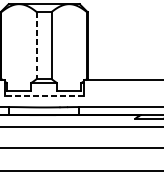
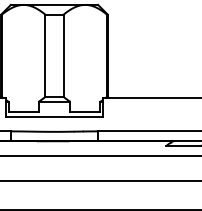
line: (36, 46) -> (45, 56), dashed -> solid
line: (43, 95) -> (53, 117), dashed -> solid

